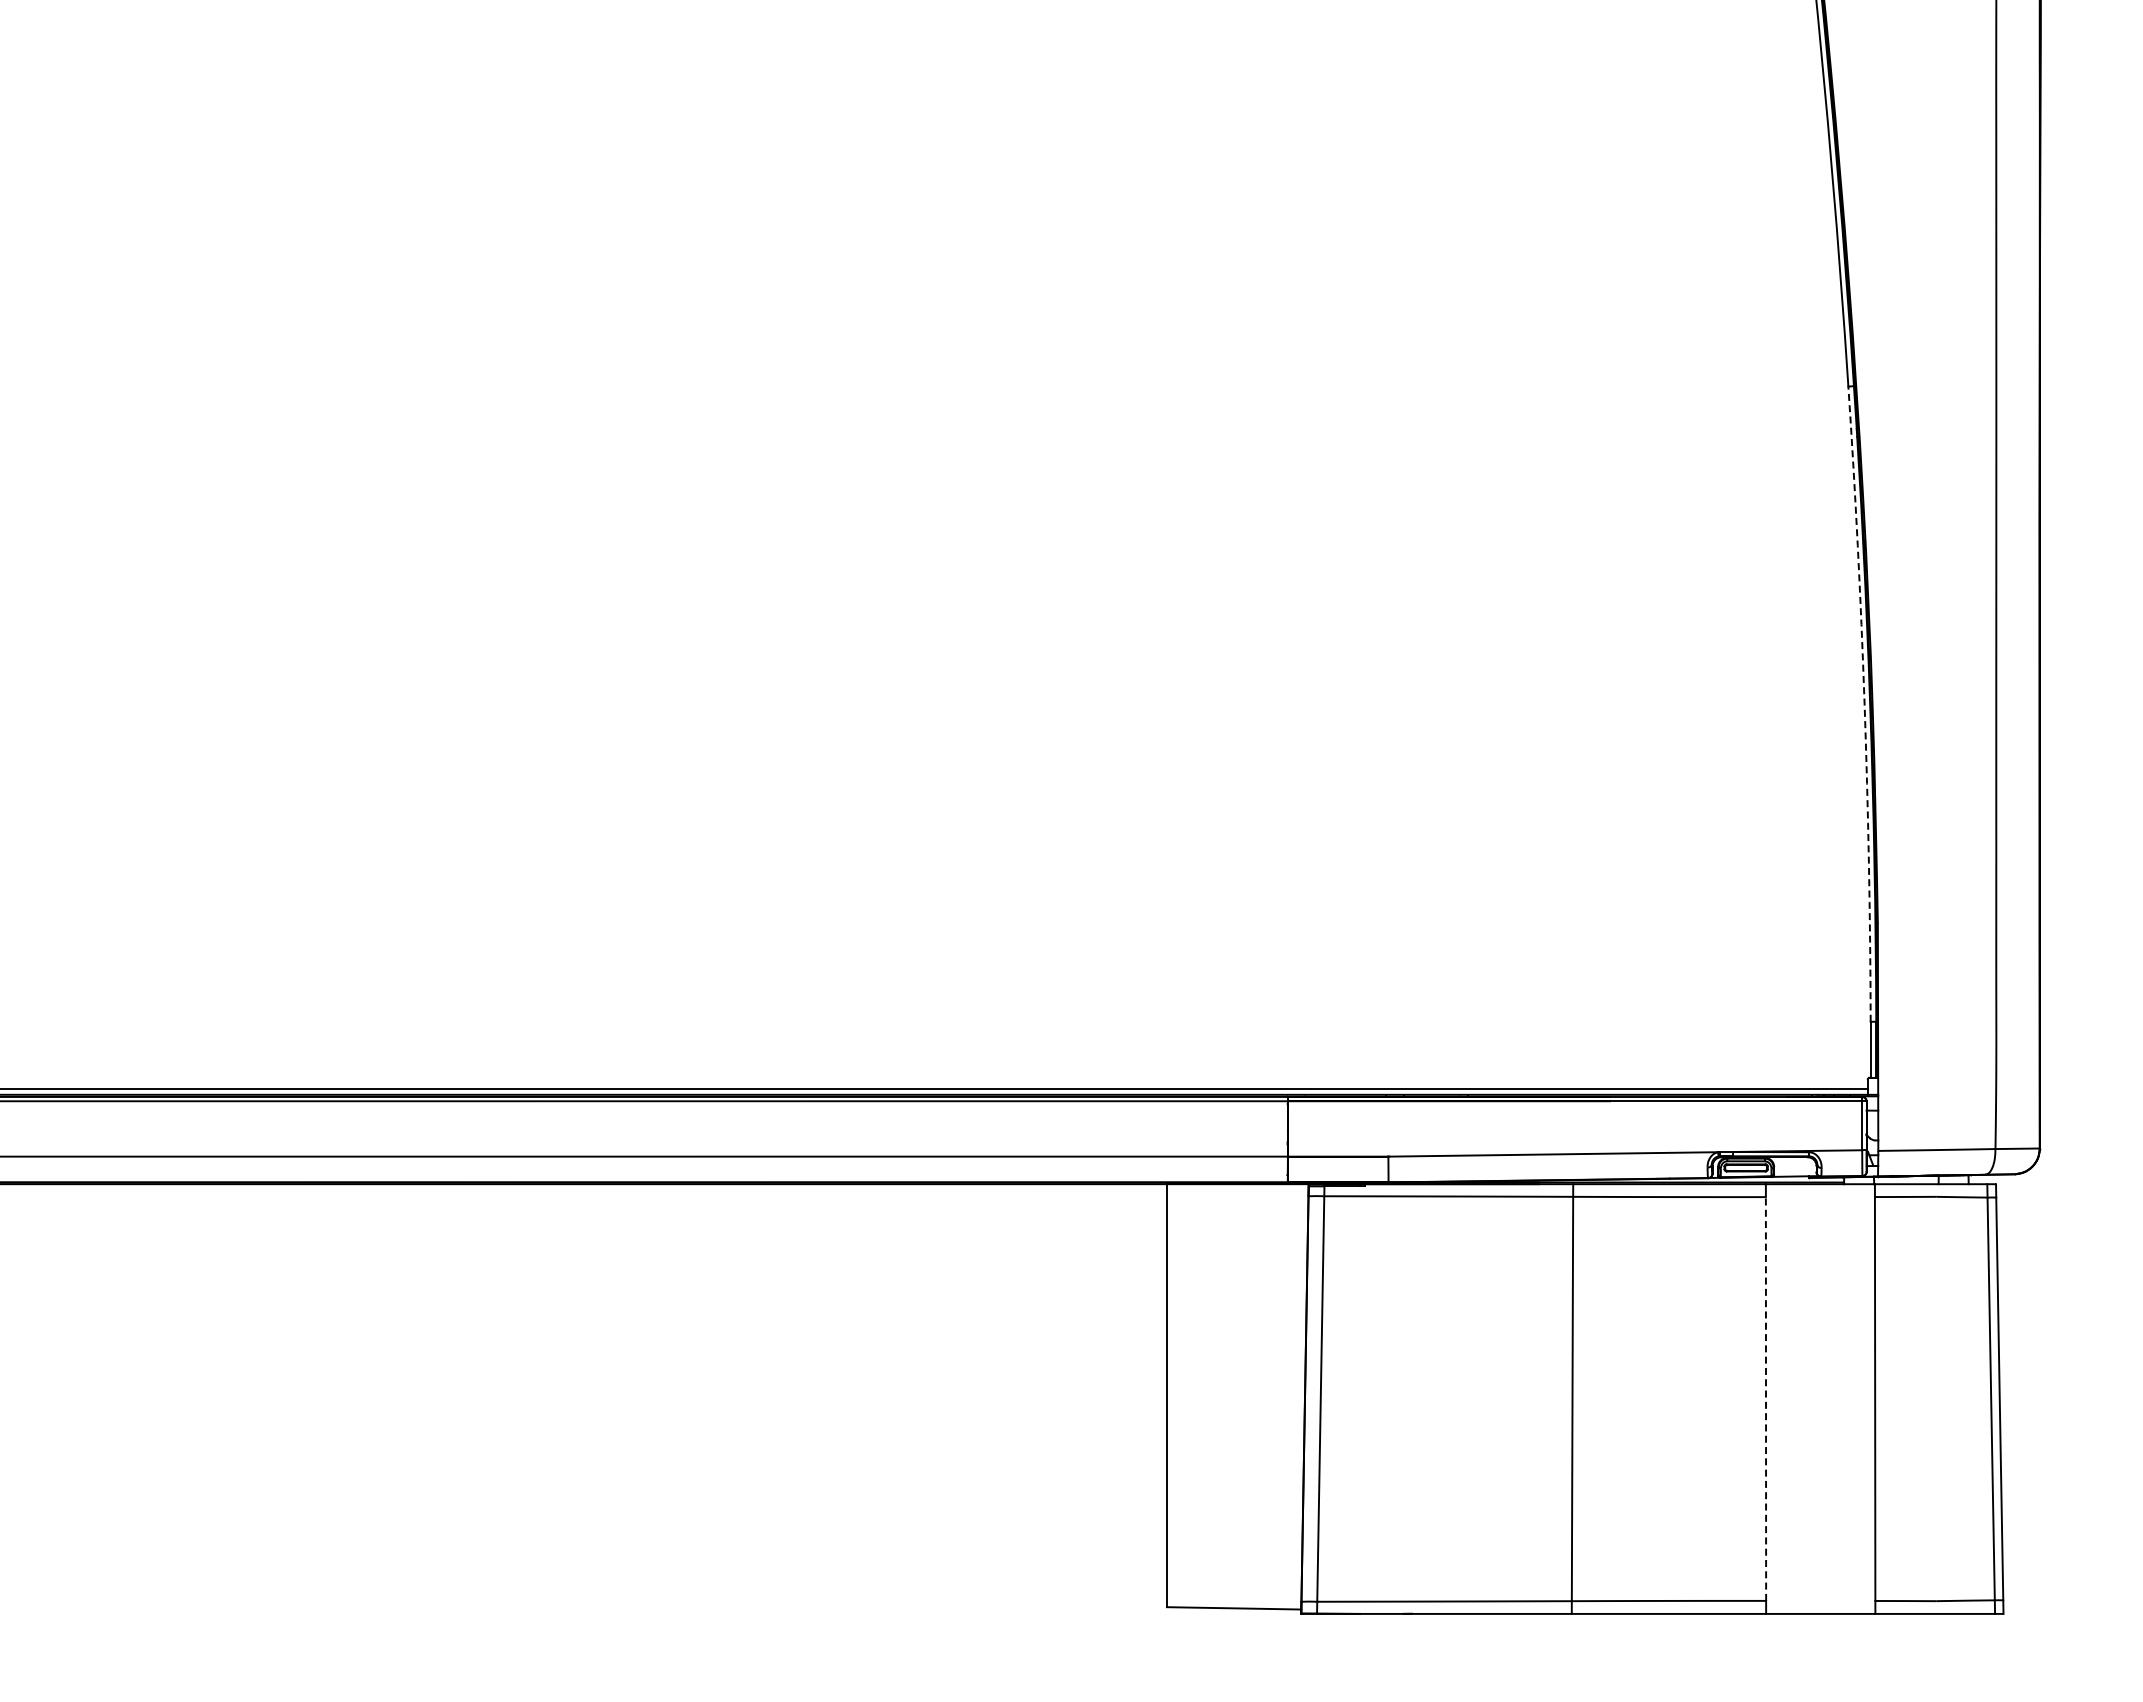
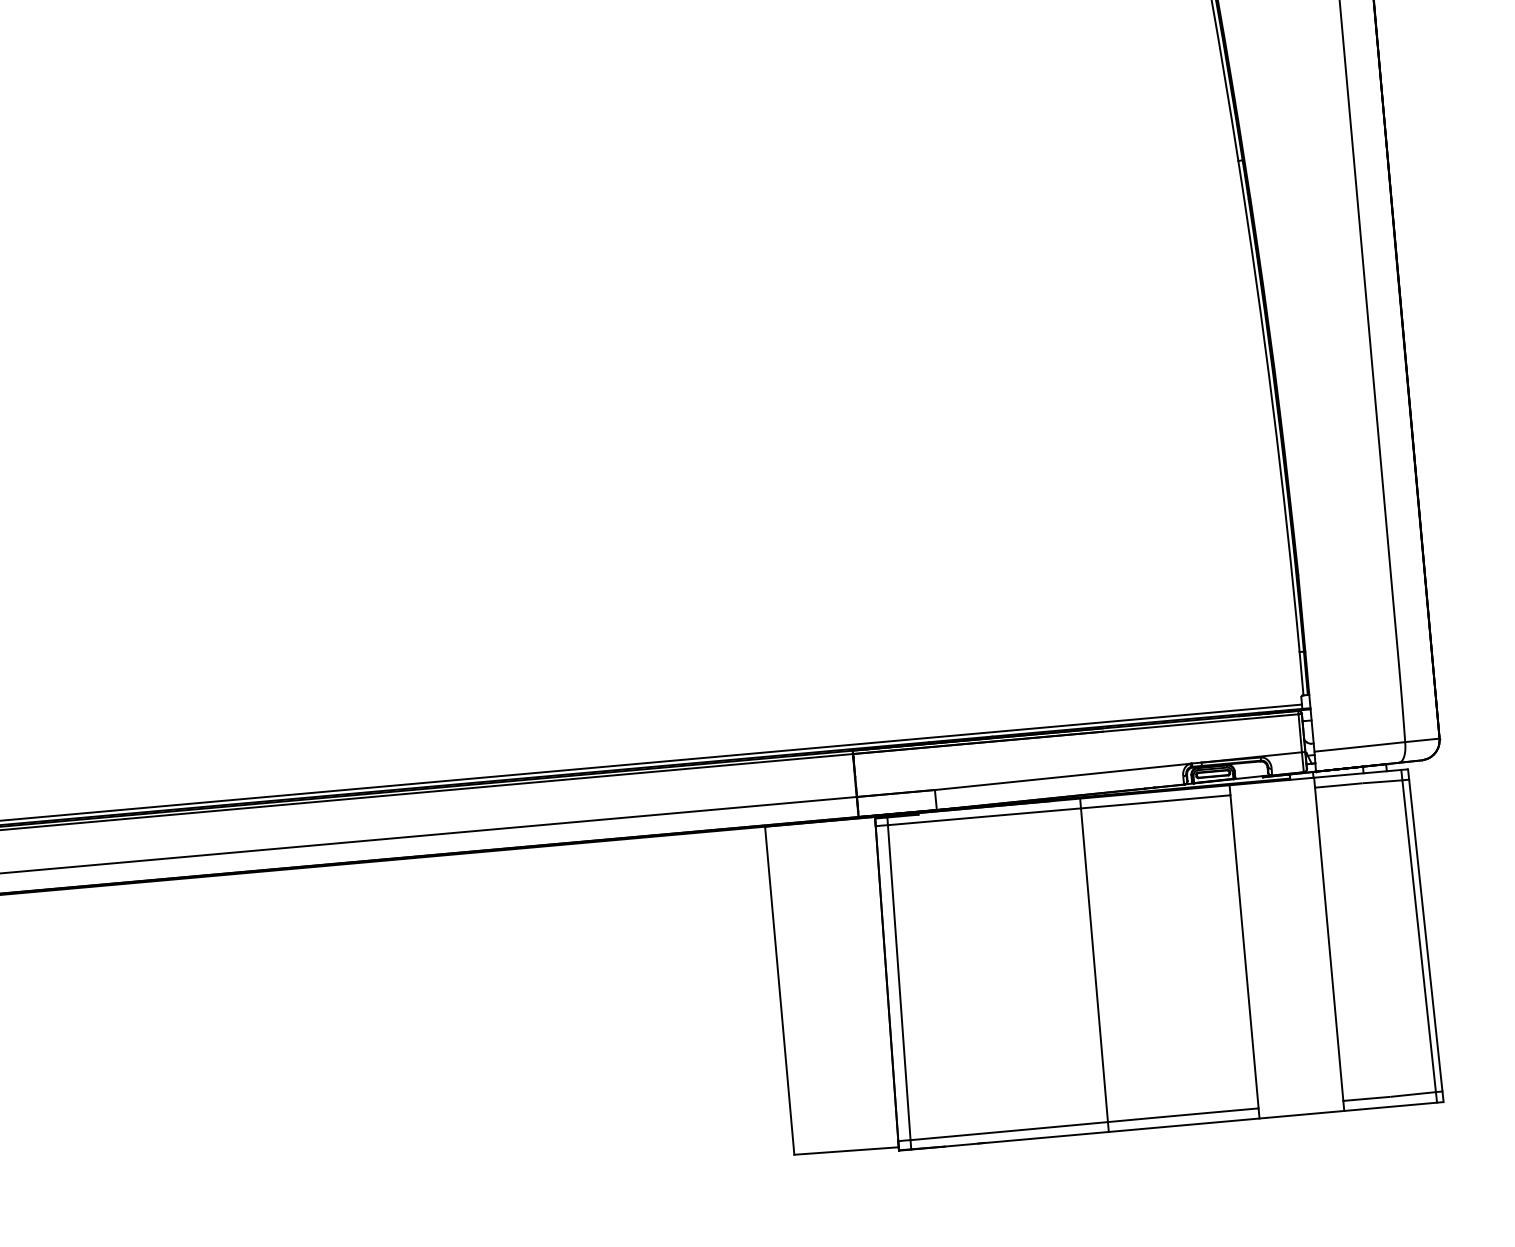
arc: (1864, 704) -> (1272, 406), dashed -> solid
line: (1766, 1399) -> (1244, 952), dashed -> solid

